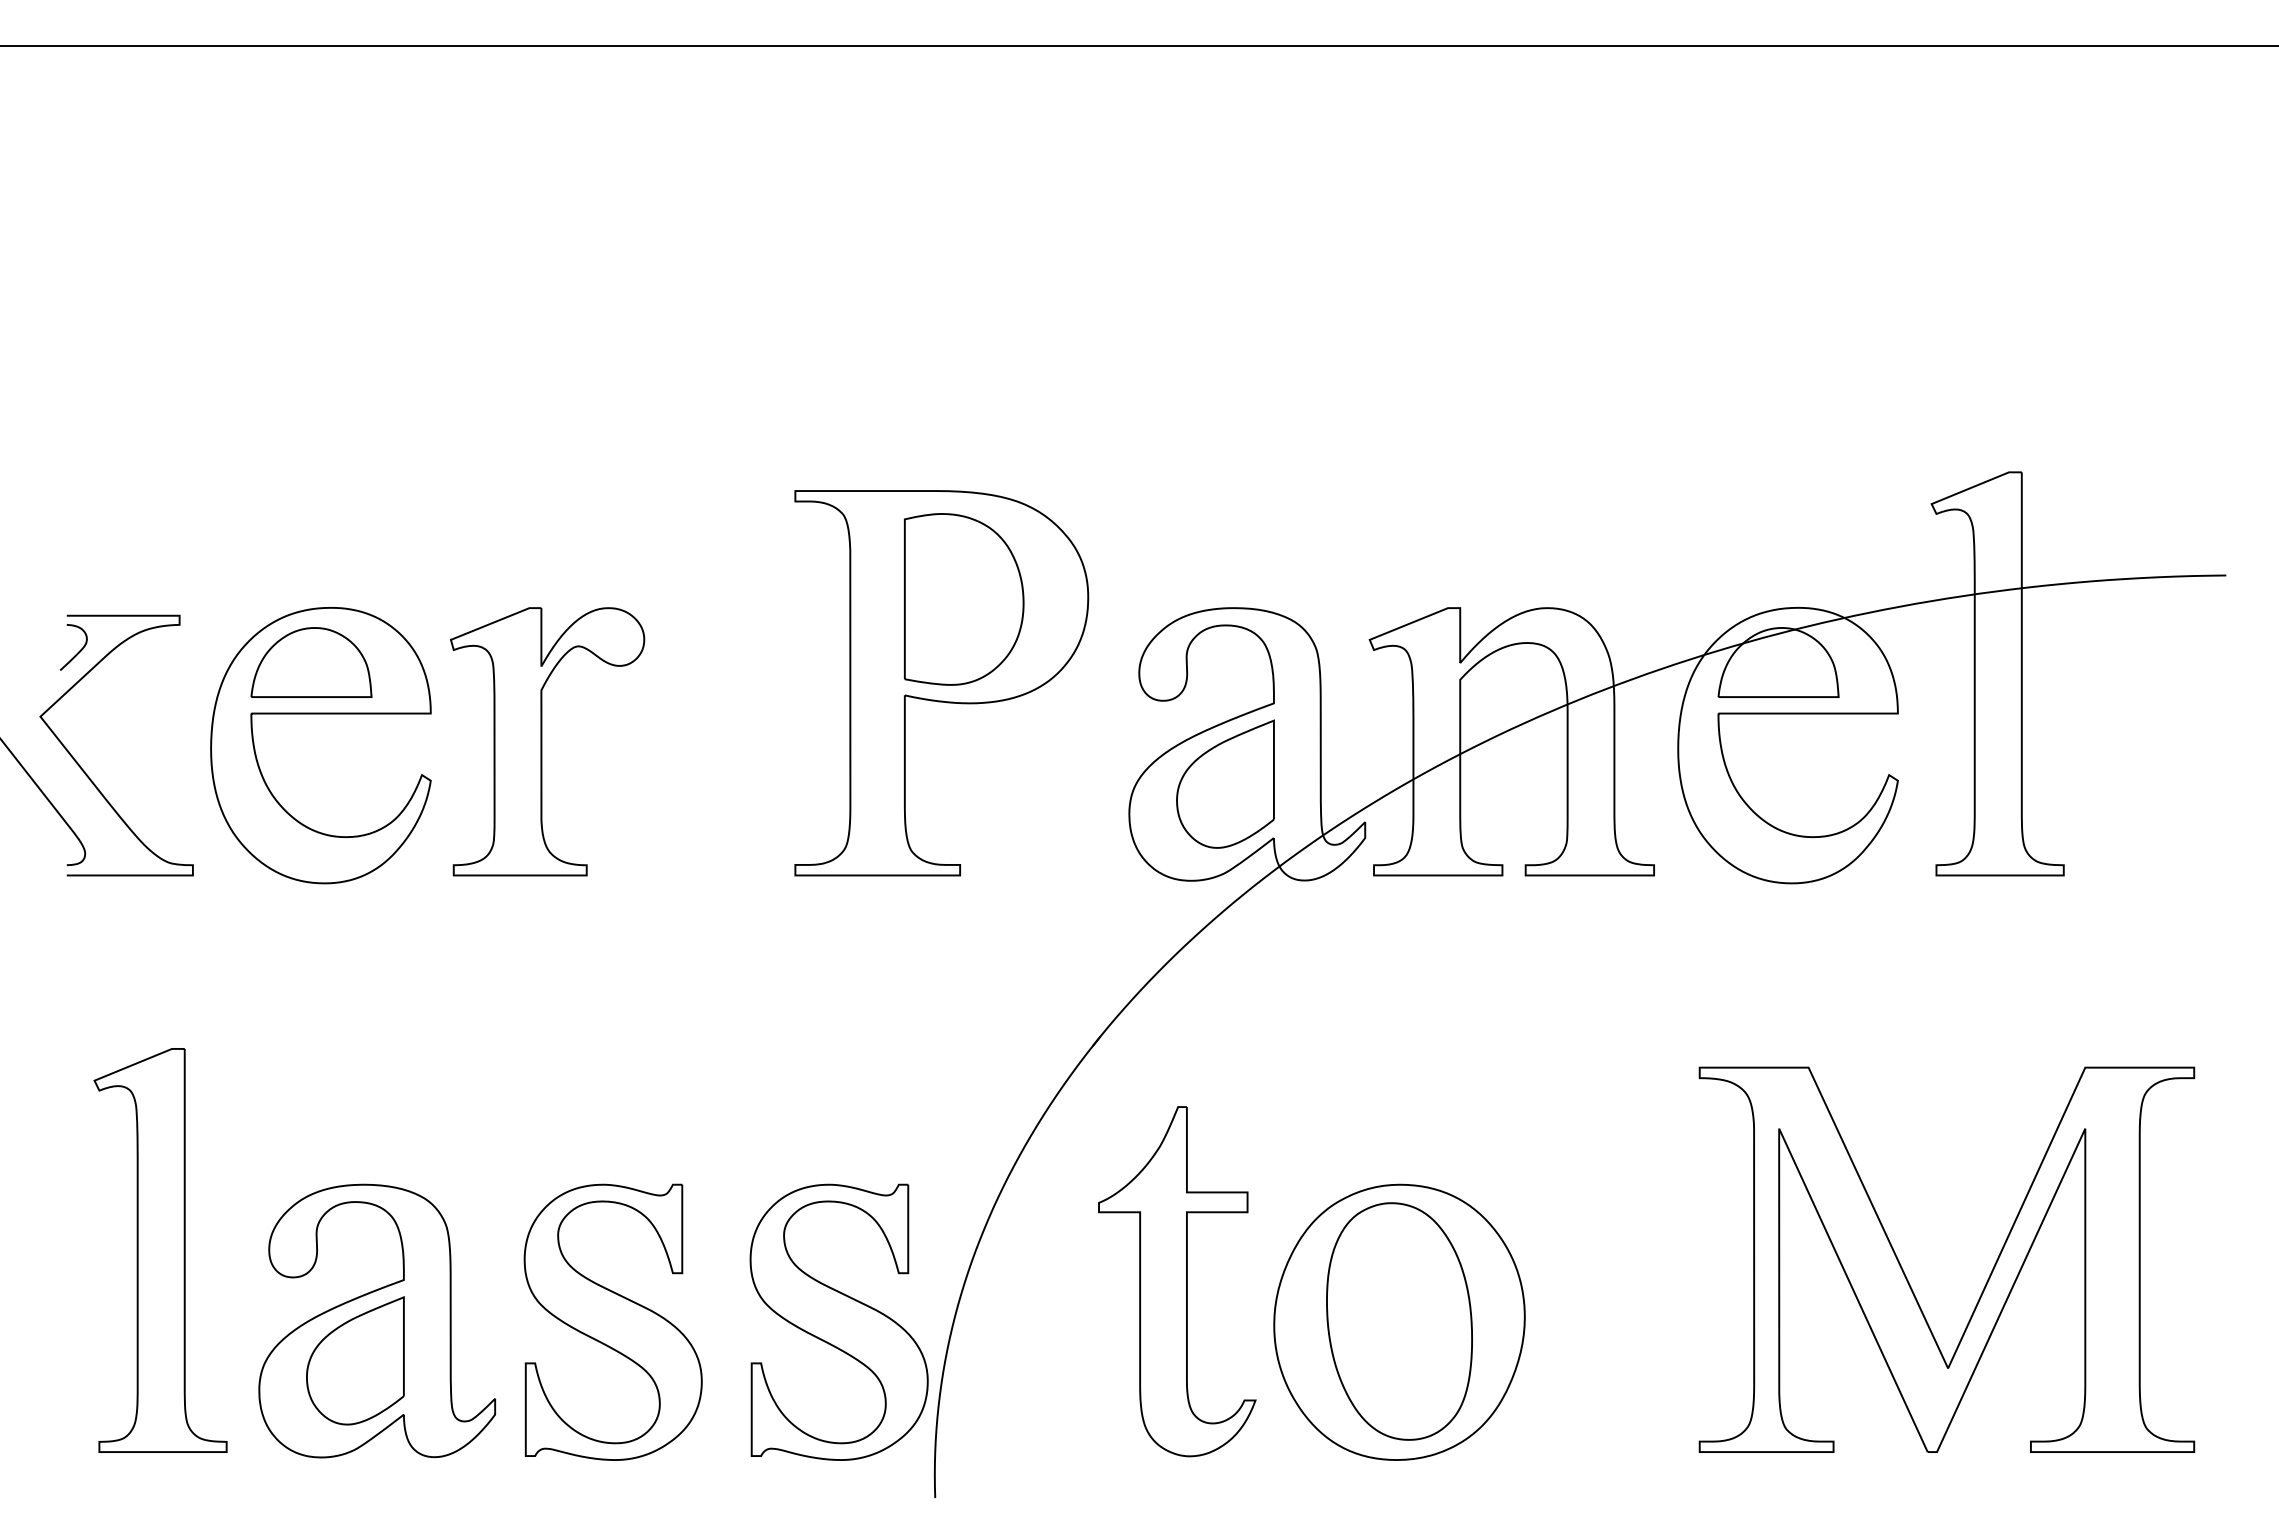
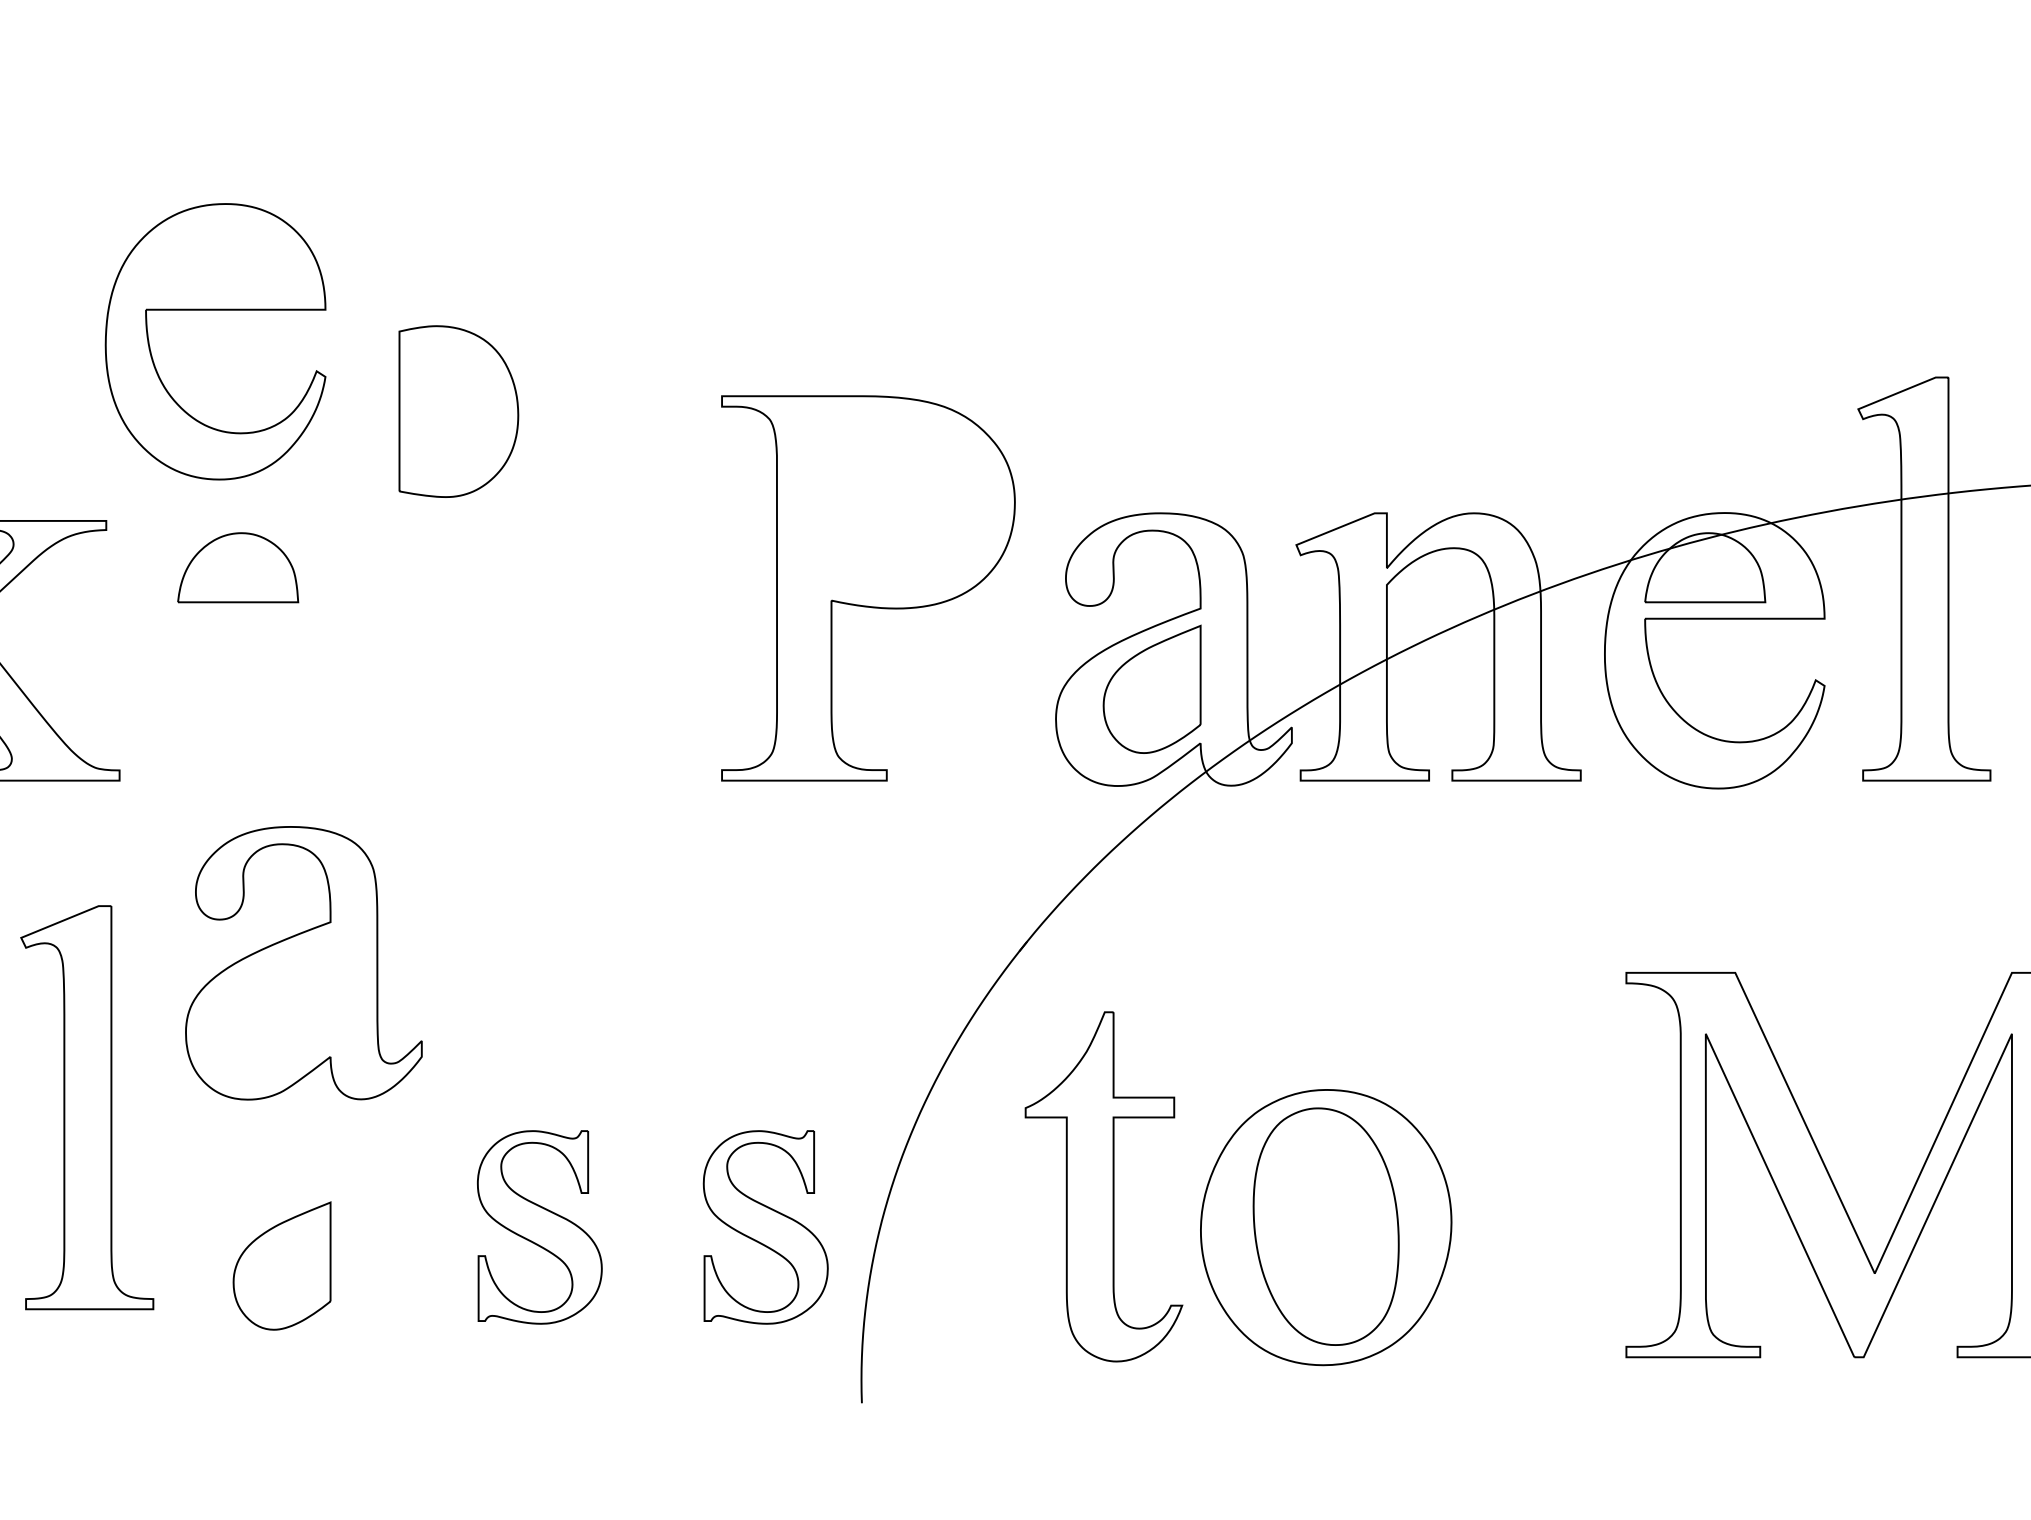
part: (964, 599) -> (459, 411), moved
part: (320, 714) -> (215, 310), moved
part: (547, 741) -> (474, 646), removed
part: (160, 1250) -> (87, 1107), moved
part: (376, 1320) -> (303, 962), moved
part: (612, 1321) -> (539, 1226), size x0.7
part: (838, 1321) -> (765, 1226), size x0.7

